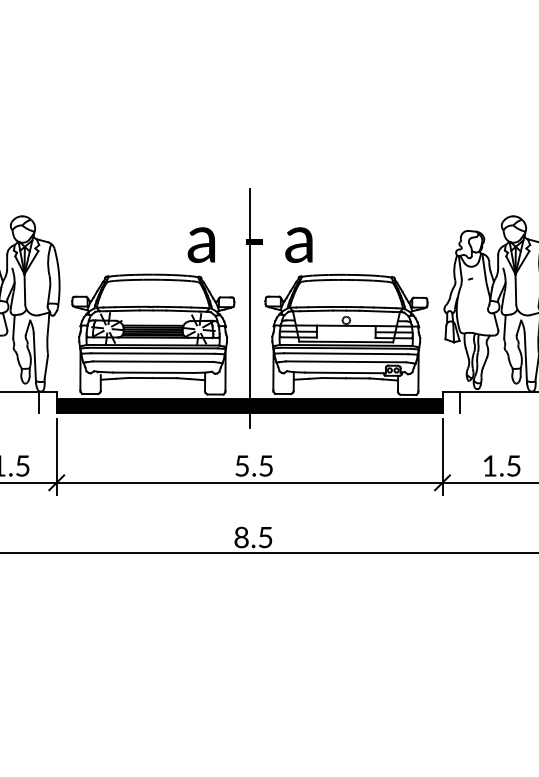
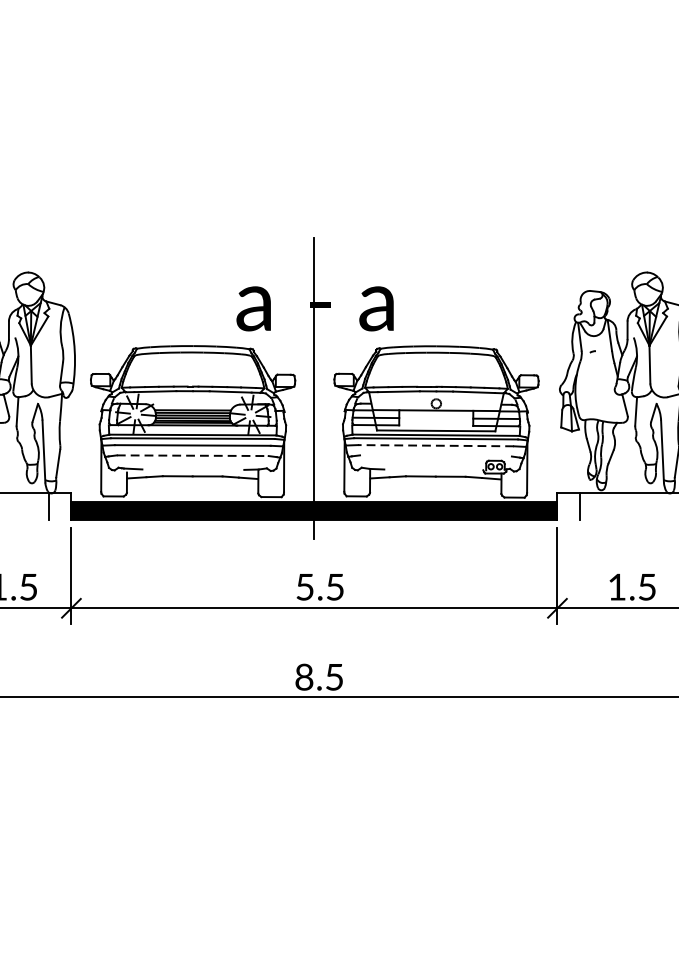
line: (346, 353) -> (436, 445), solid -> dashed
line: (153, 361) -> (193, 455), solid -> dashed
line: (345, 361) -> (435, 455), removed
line: (153, 372) -> (193, 469), removed
line: (345, 372) -> (435, 469), removed

